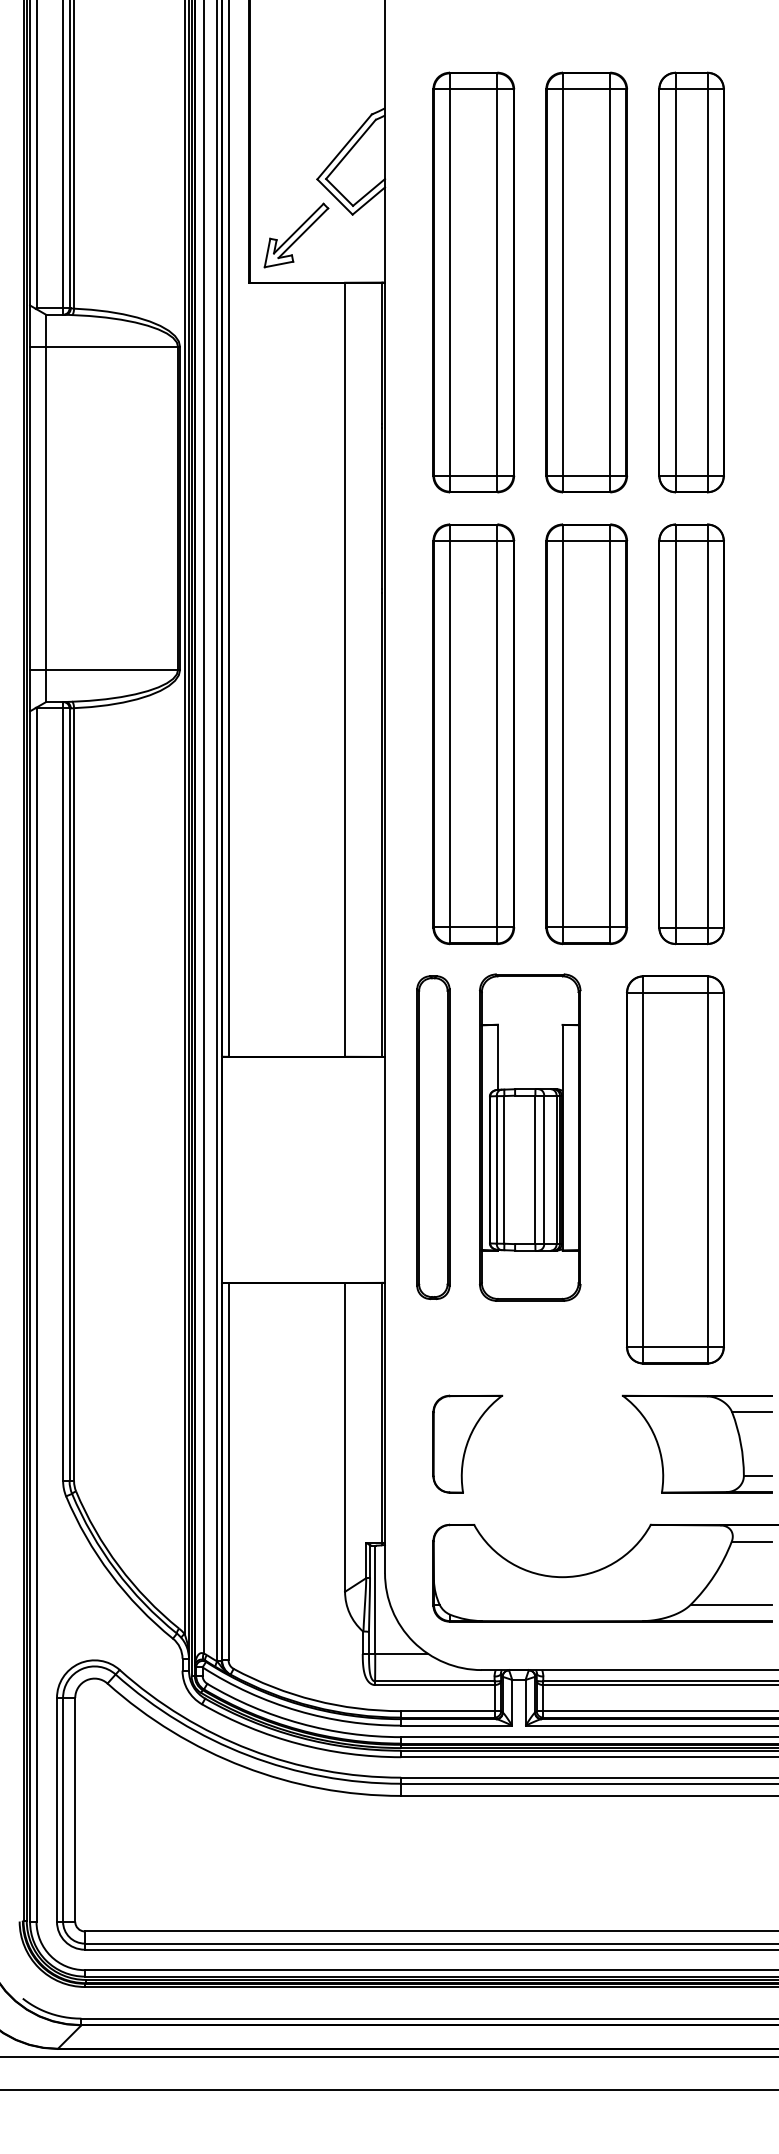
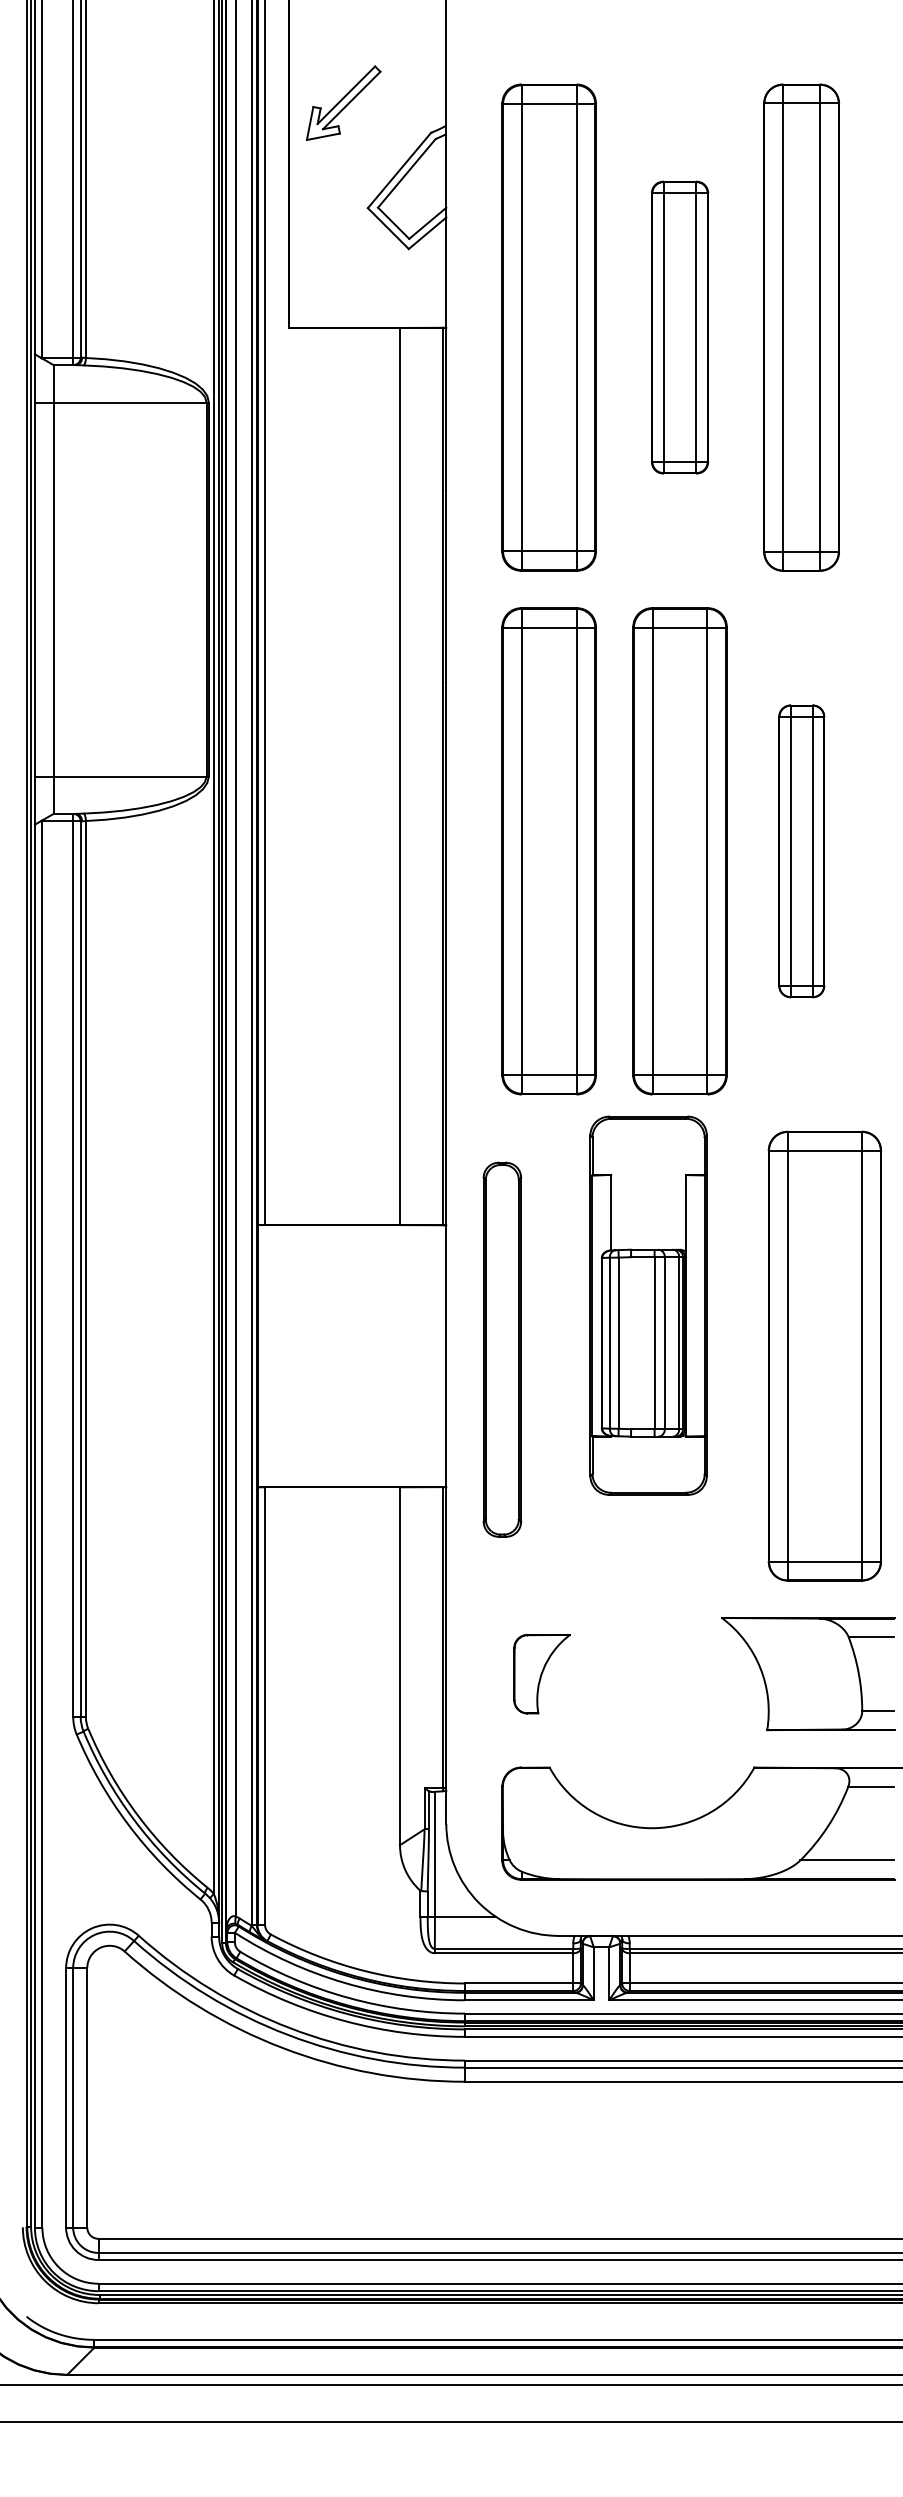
part: (296, 234) -> (343, 102), moved
part: (586, 282) -> (679, 327), size x0.6
part: (691, 734) -> (801, 851), size x0.6
part: (433, 1137) -> (502, 1349), moved
part: (530, 1137) -> (648, 1305), moved
part: (675, 1169) -> (824, 1355), moved
part: (467, 1444) -> (541, 1674), size x0.7

